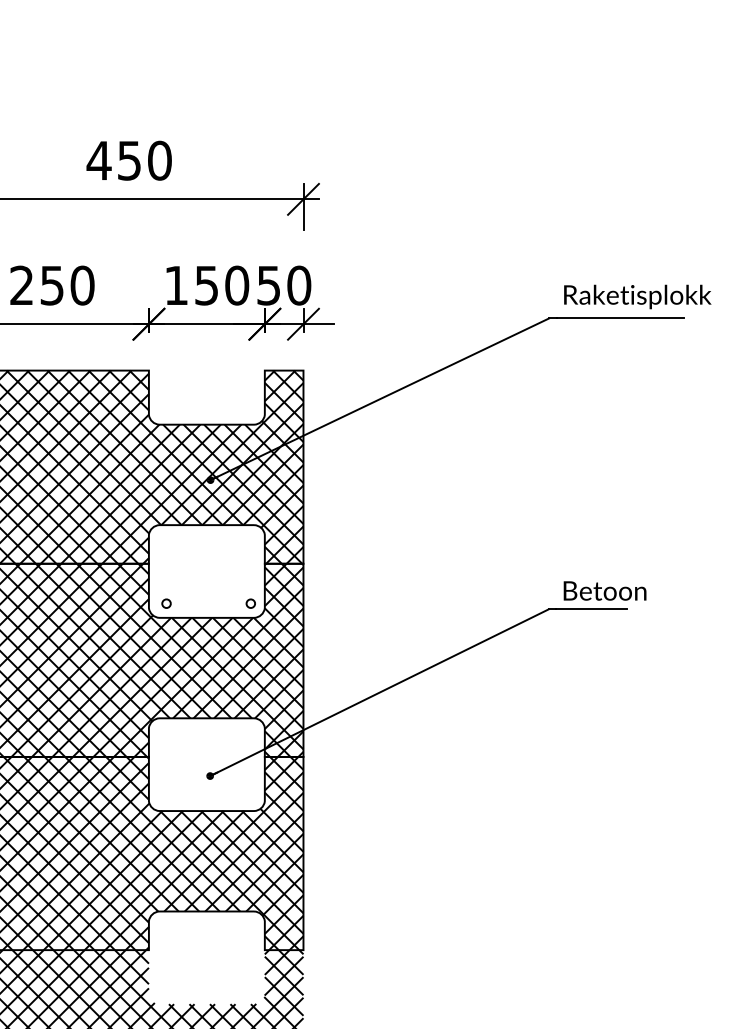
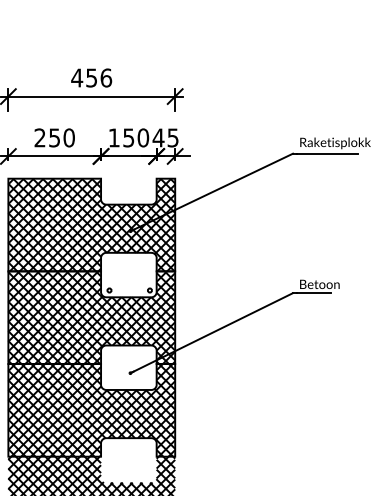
text: (160, 159) -> (106, 77), 450 -> 456
text: (283, 284) -> (165, 137), 50 -> 45

